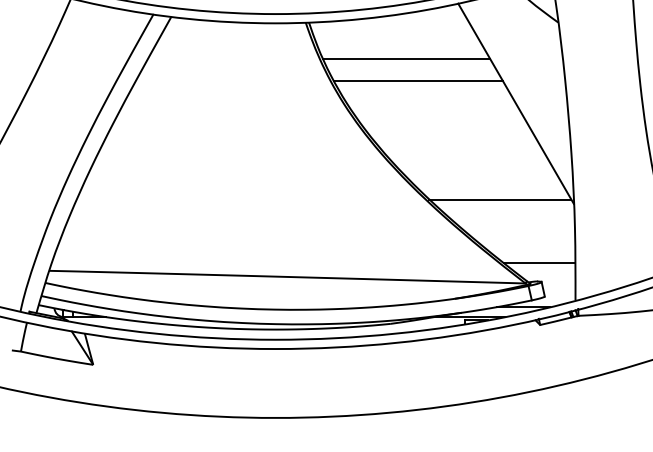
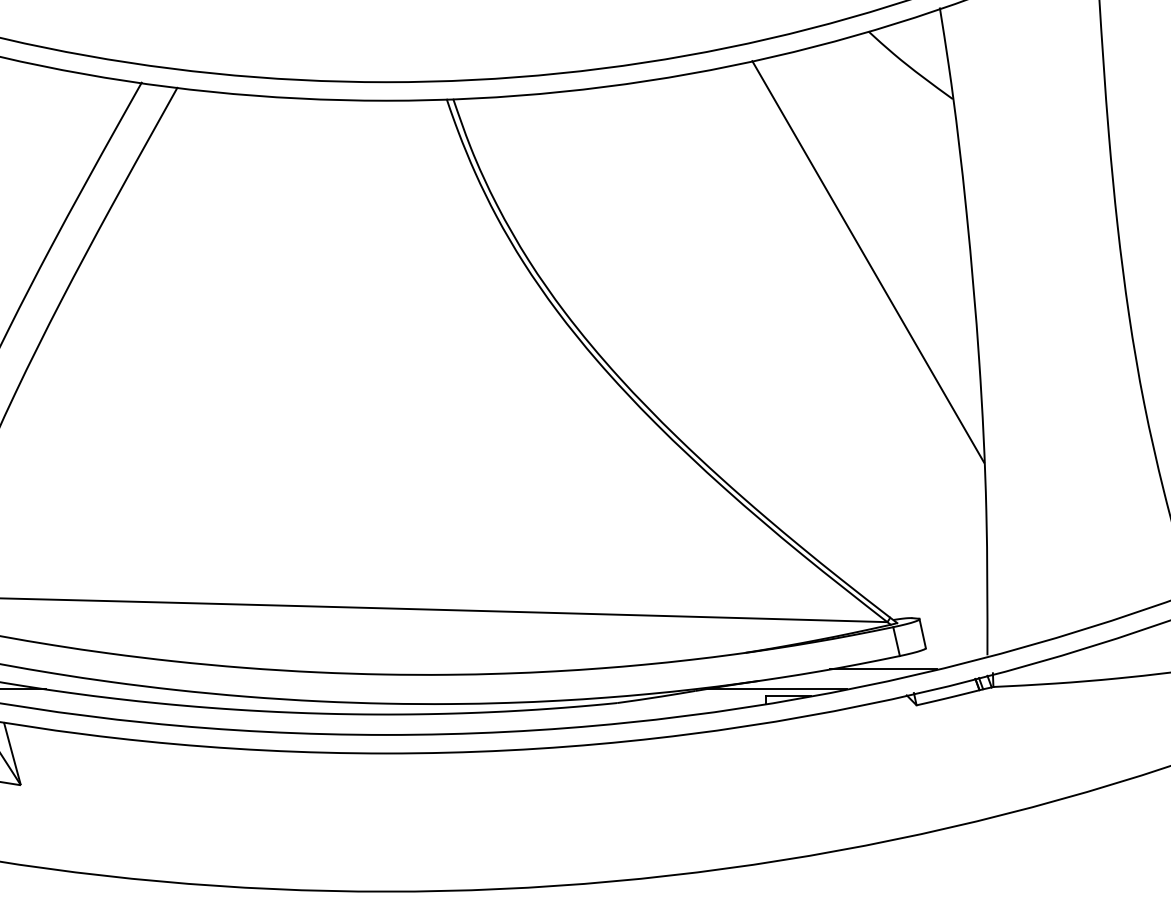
line: (406, 59) -> (648, 173), removed
line: (418, 81) -> (672, 217), removed
line: (500, 199) -> (837, 453), removed
line: (539, 262) -> (915, 580), removed

